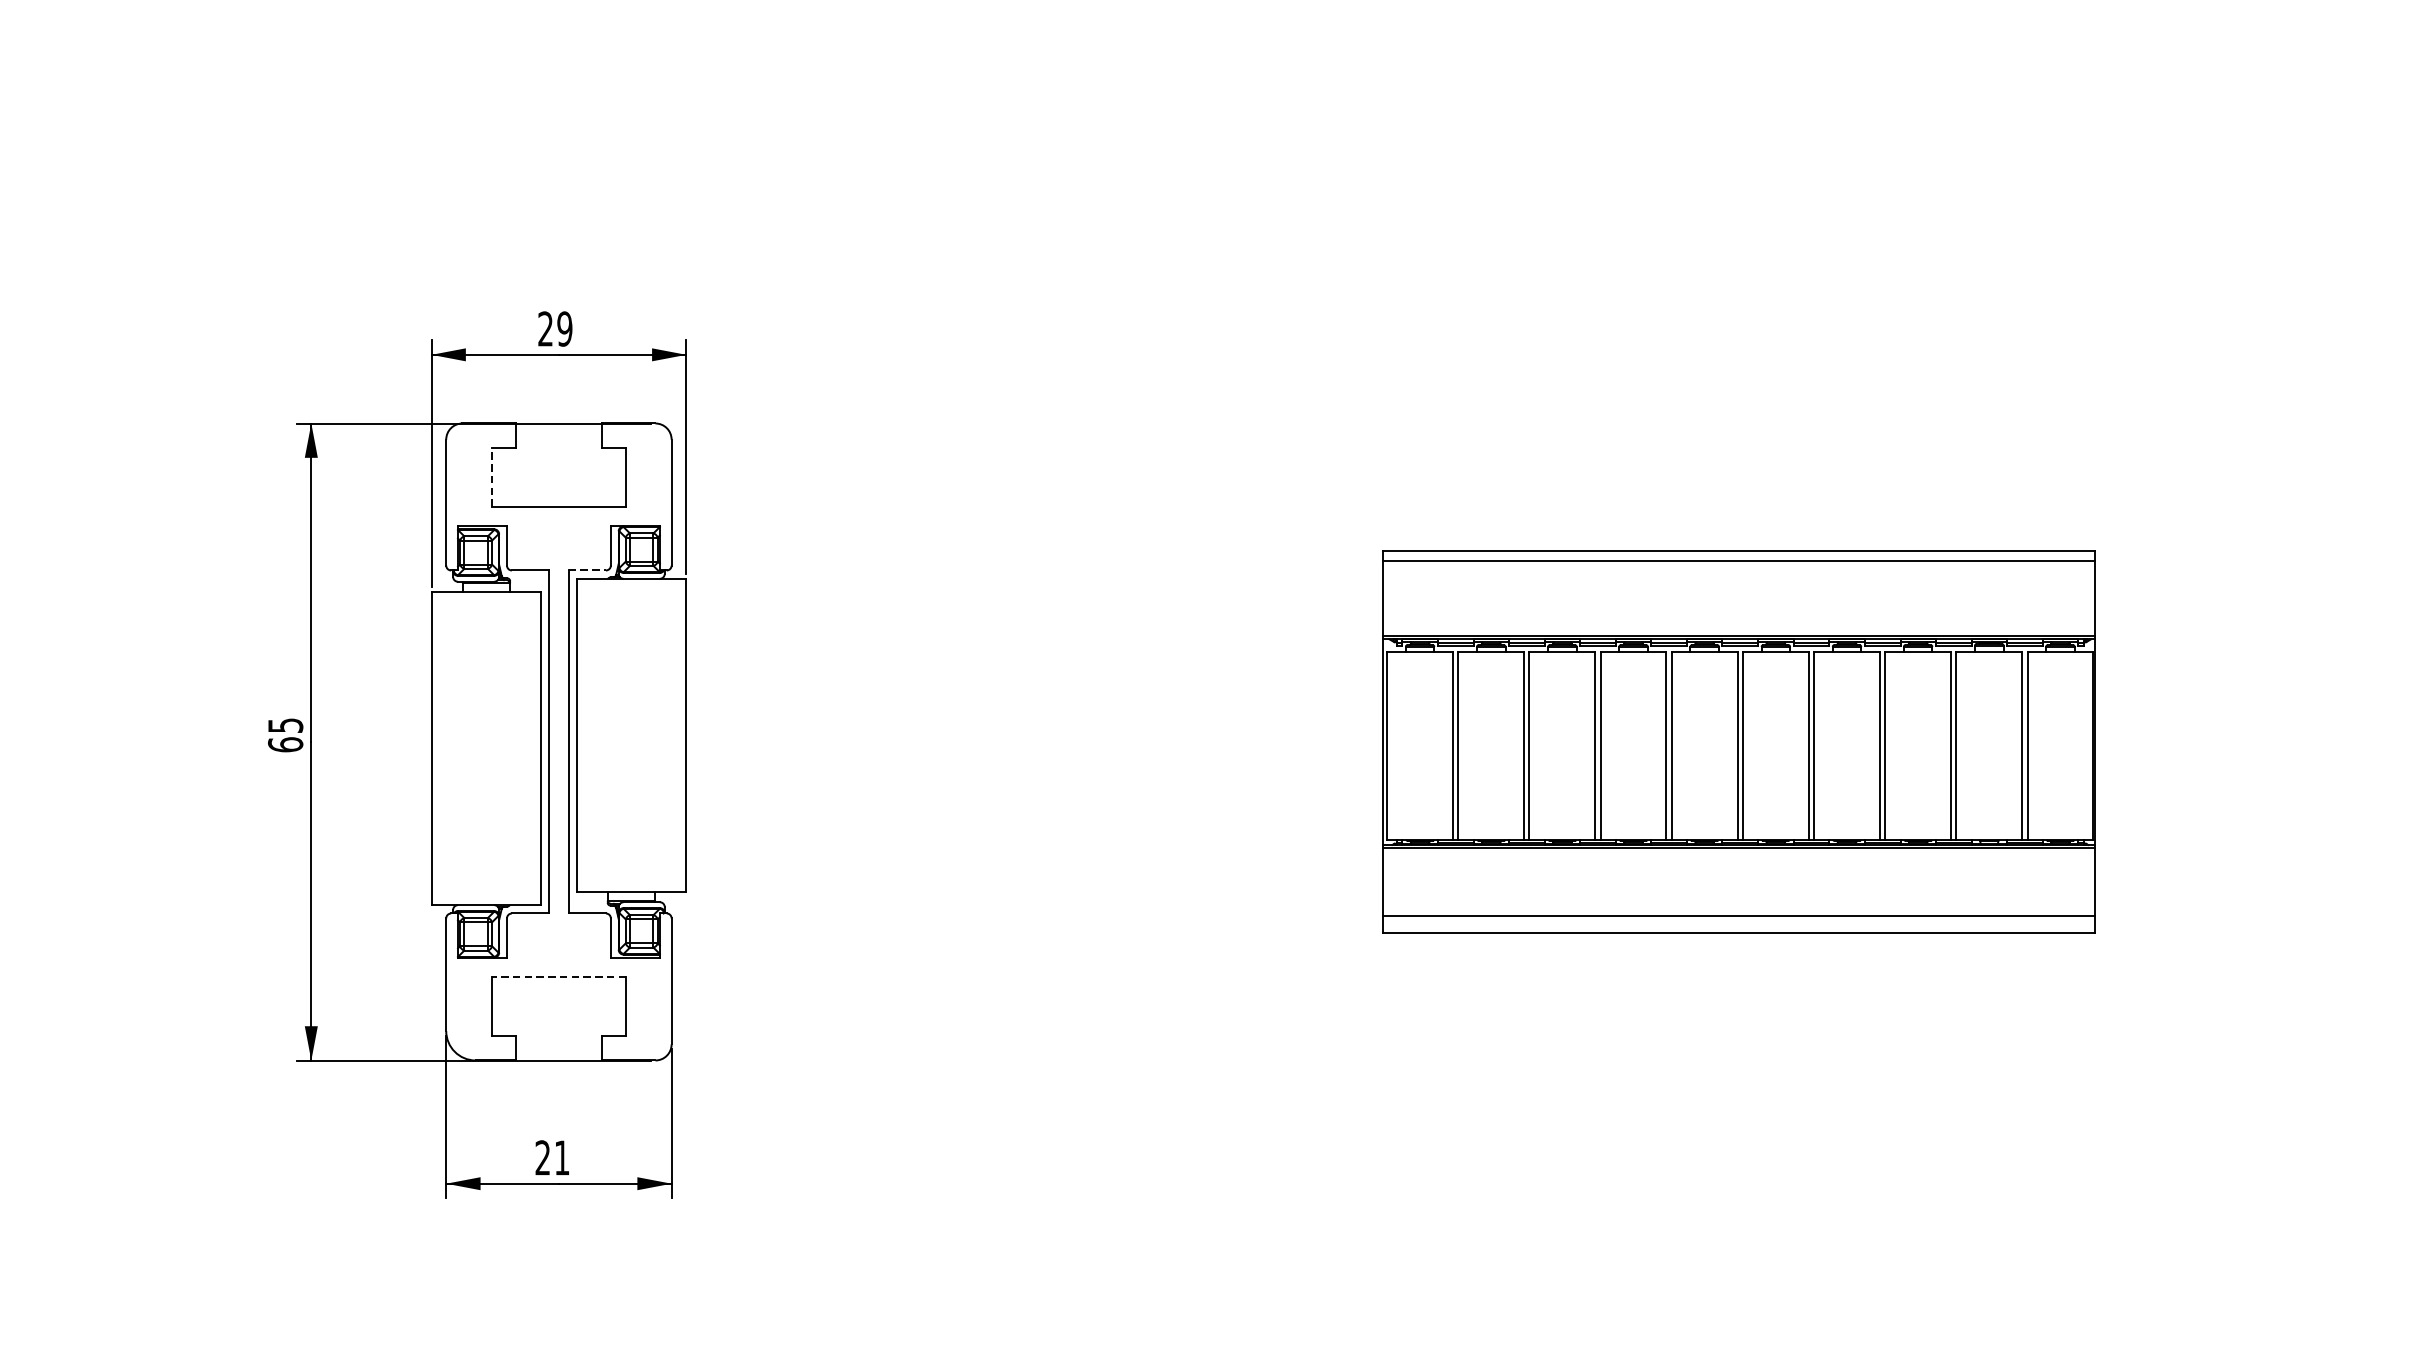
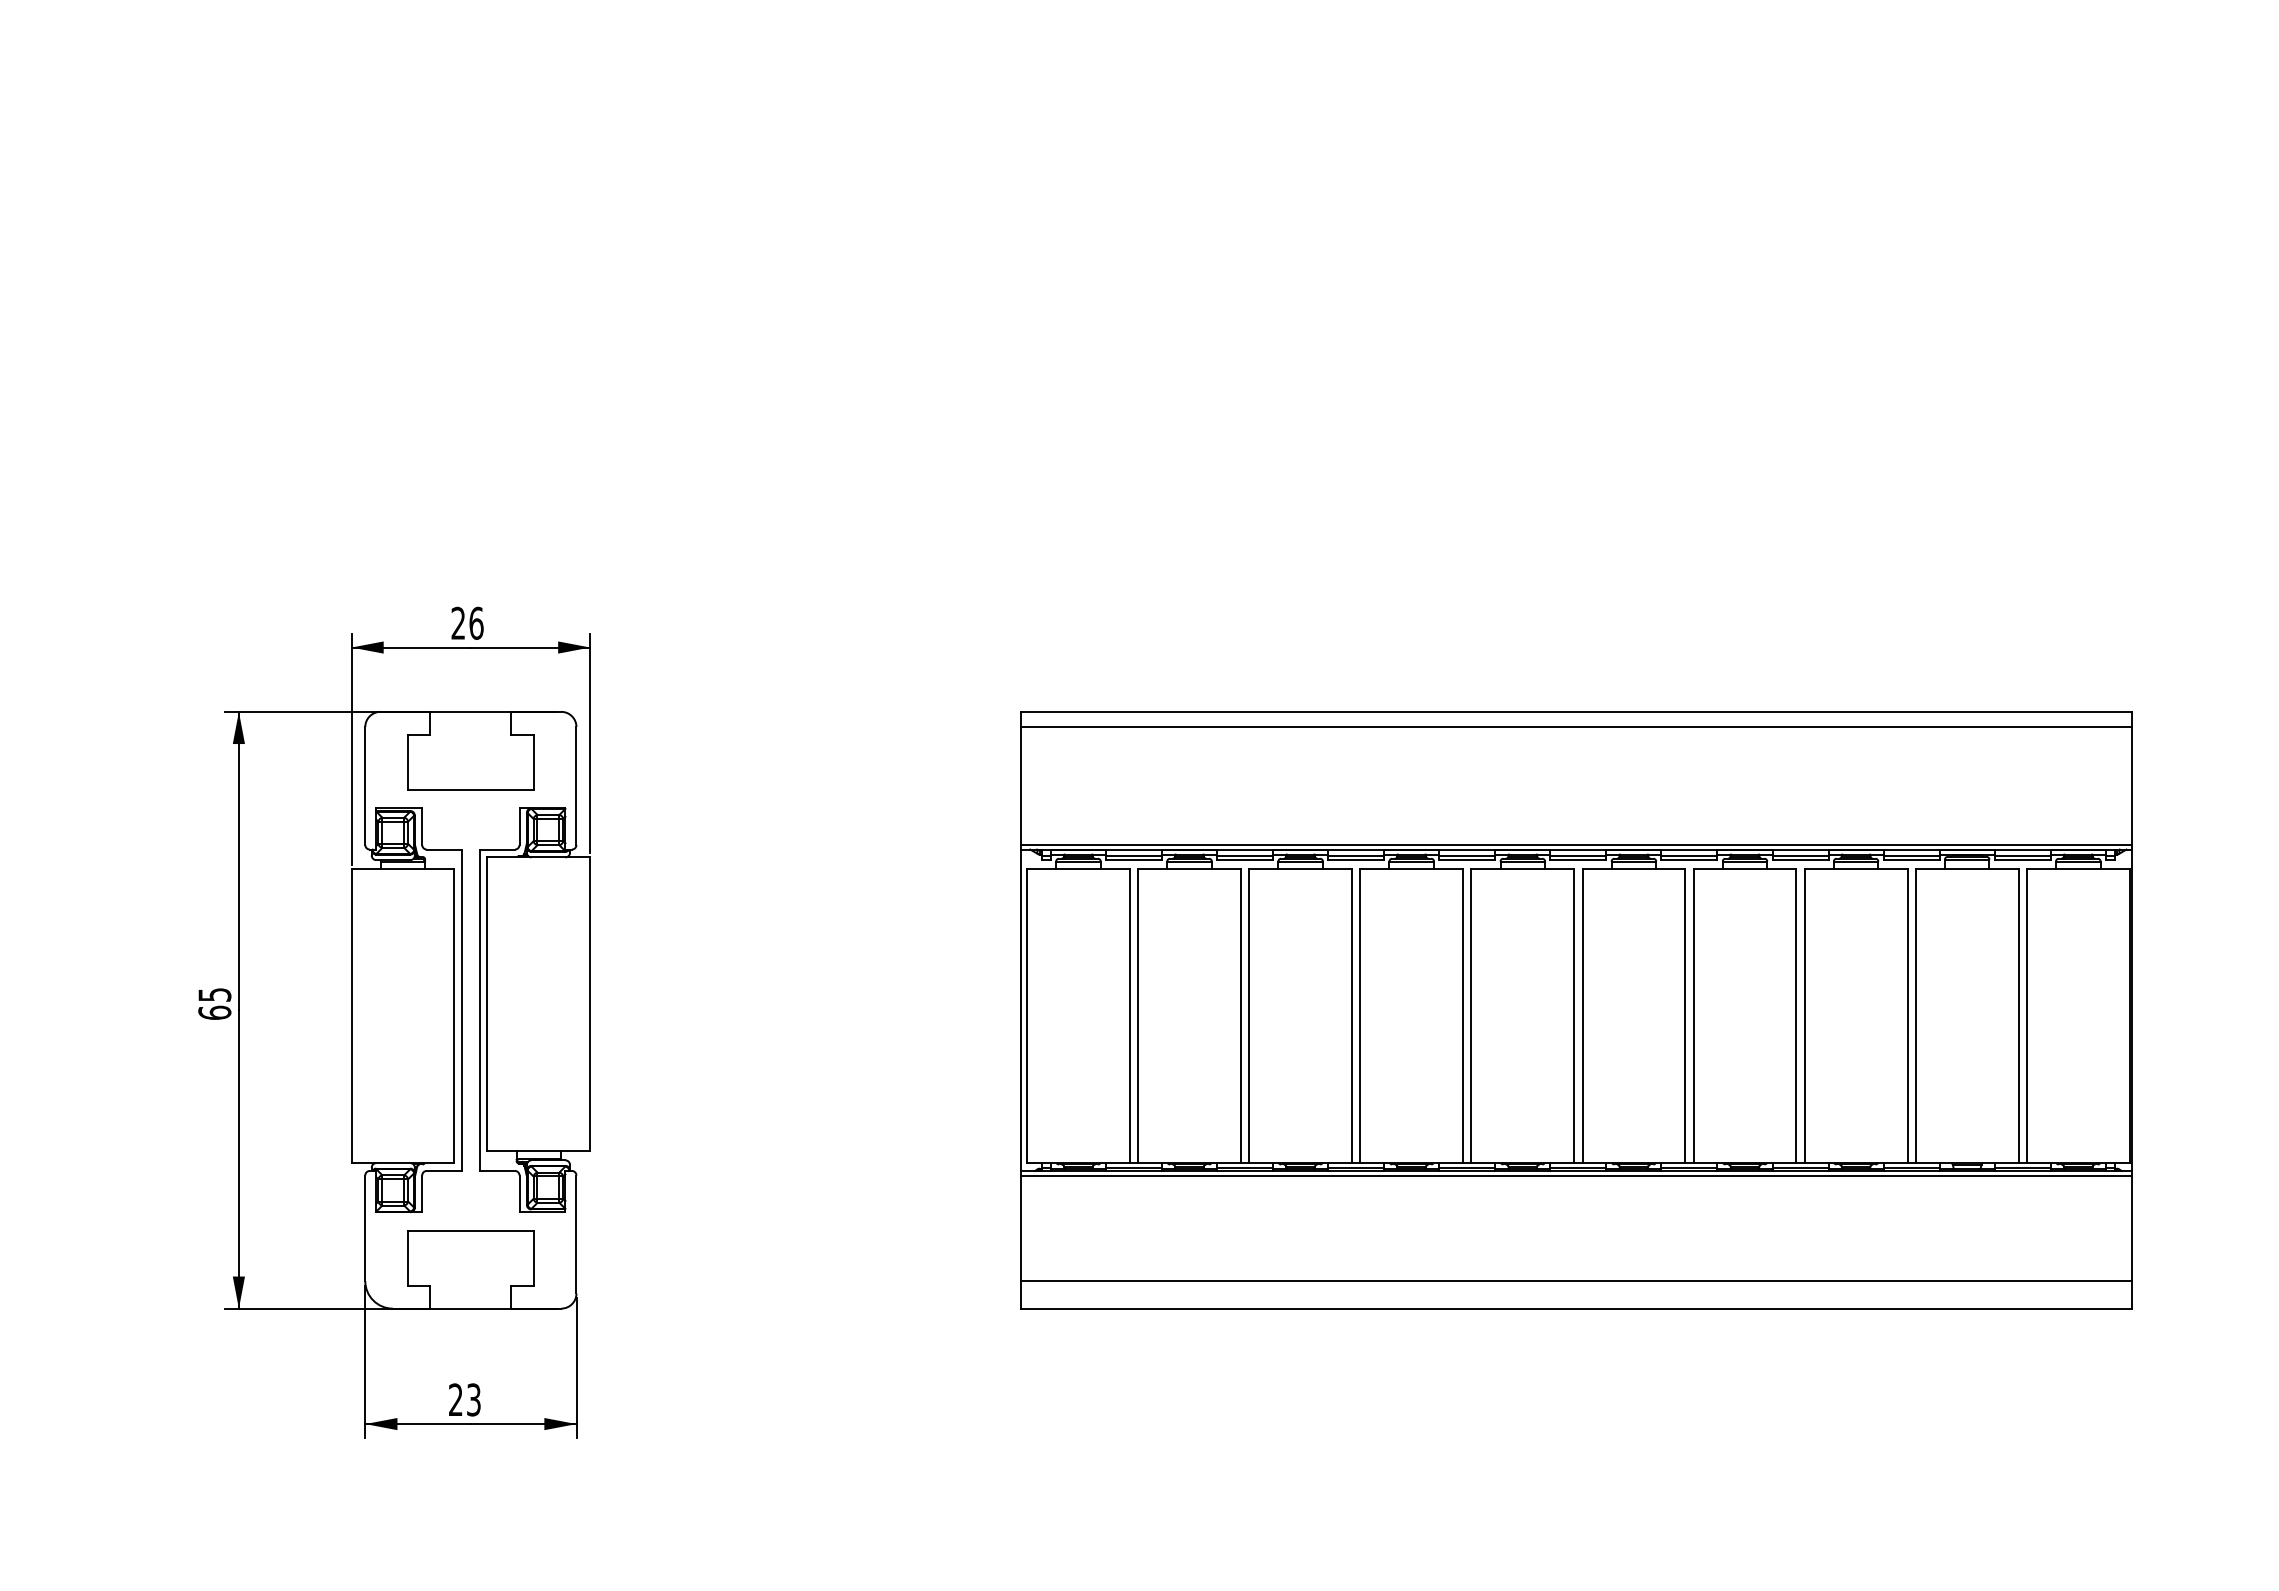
text: (564, 328) -> (476, 622), 29 -> 26
line: (491, 477) -> (407, 762), dashed -> solid
line: (588, 570) -> (498, 849), dashed -> solid
part: (1739, 742) -> (1576, 1010), size x1.67
line: (558, 977) -> (470, 1230), dashed -> solid
text: (561, 1157) -> (473, 1399), 21 -> 23

